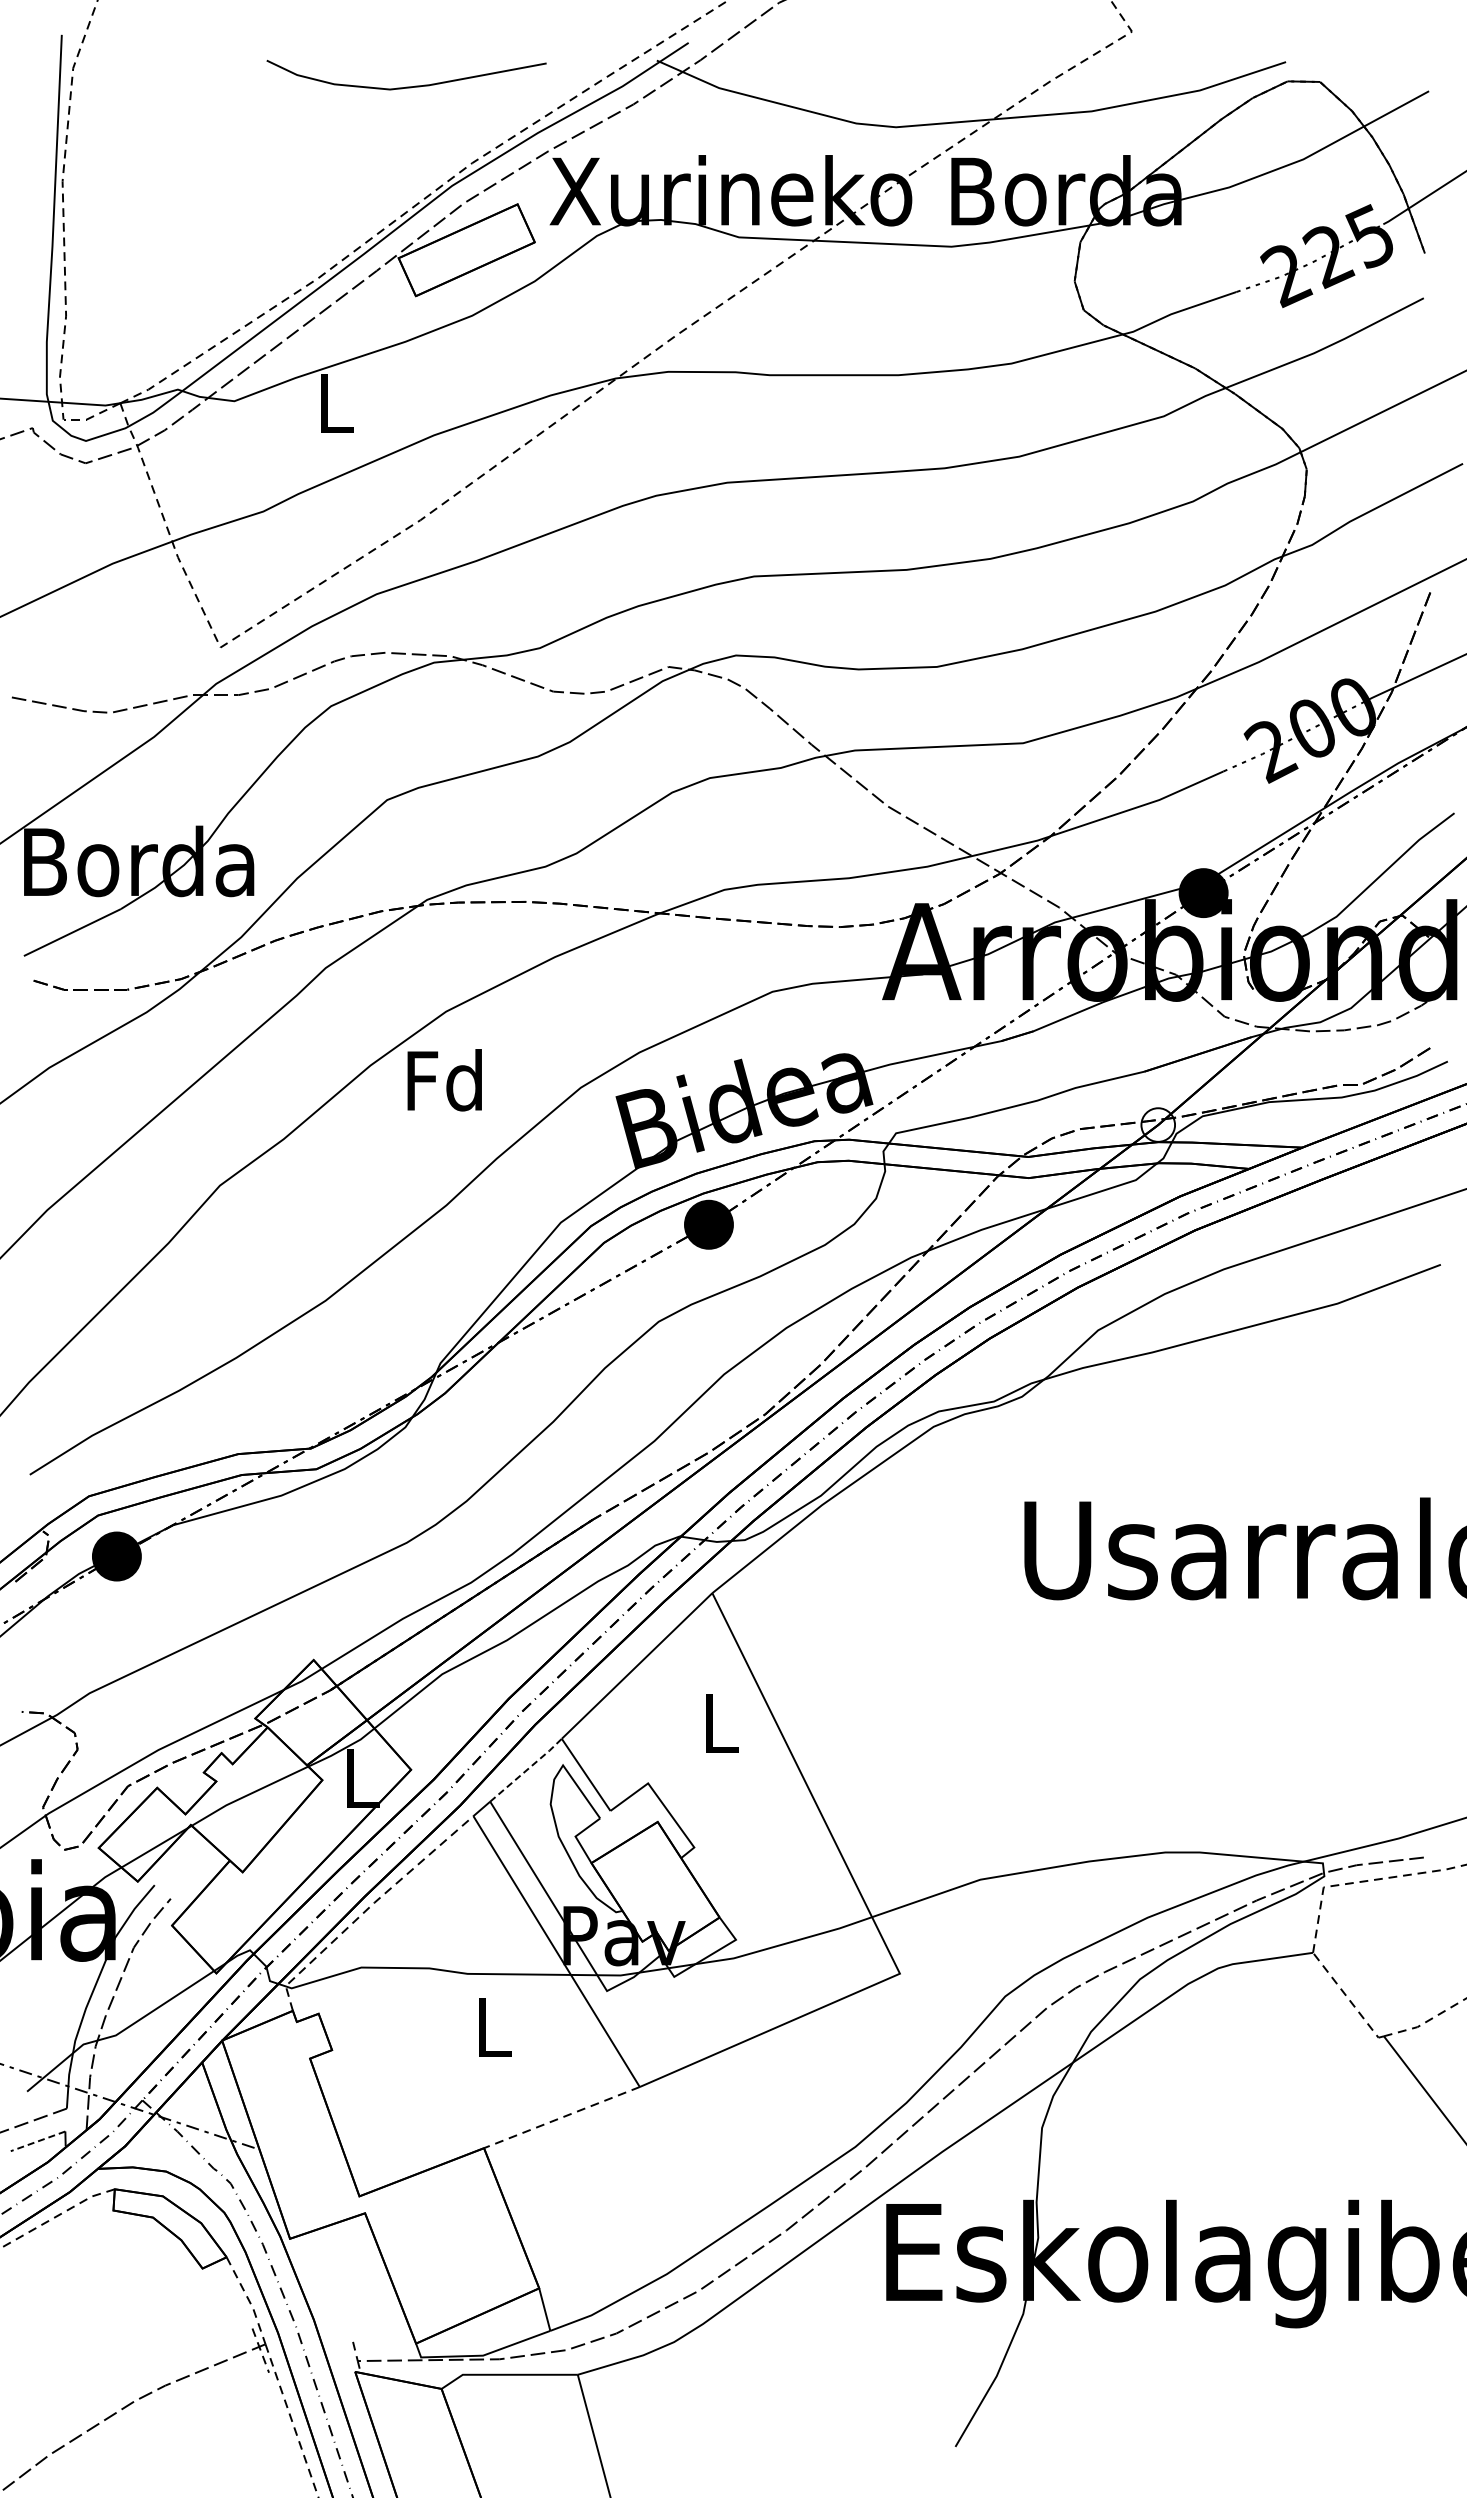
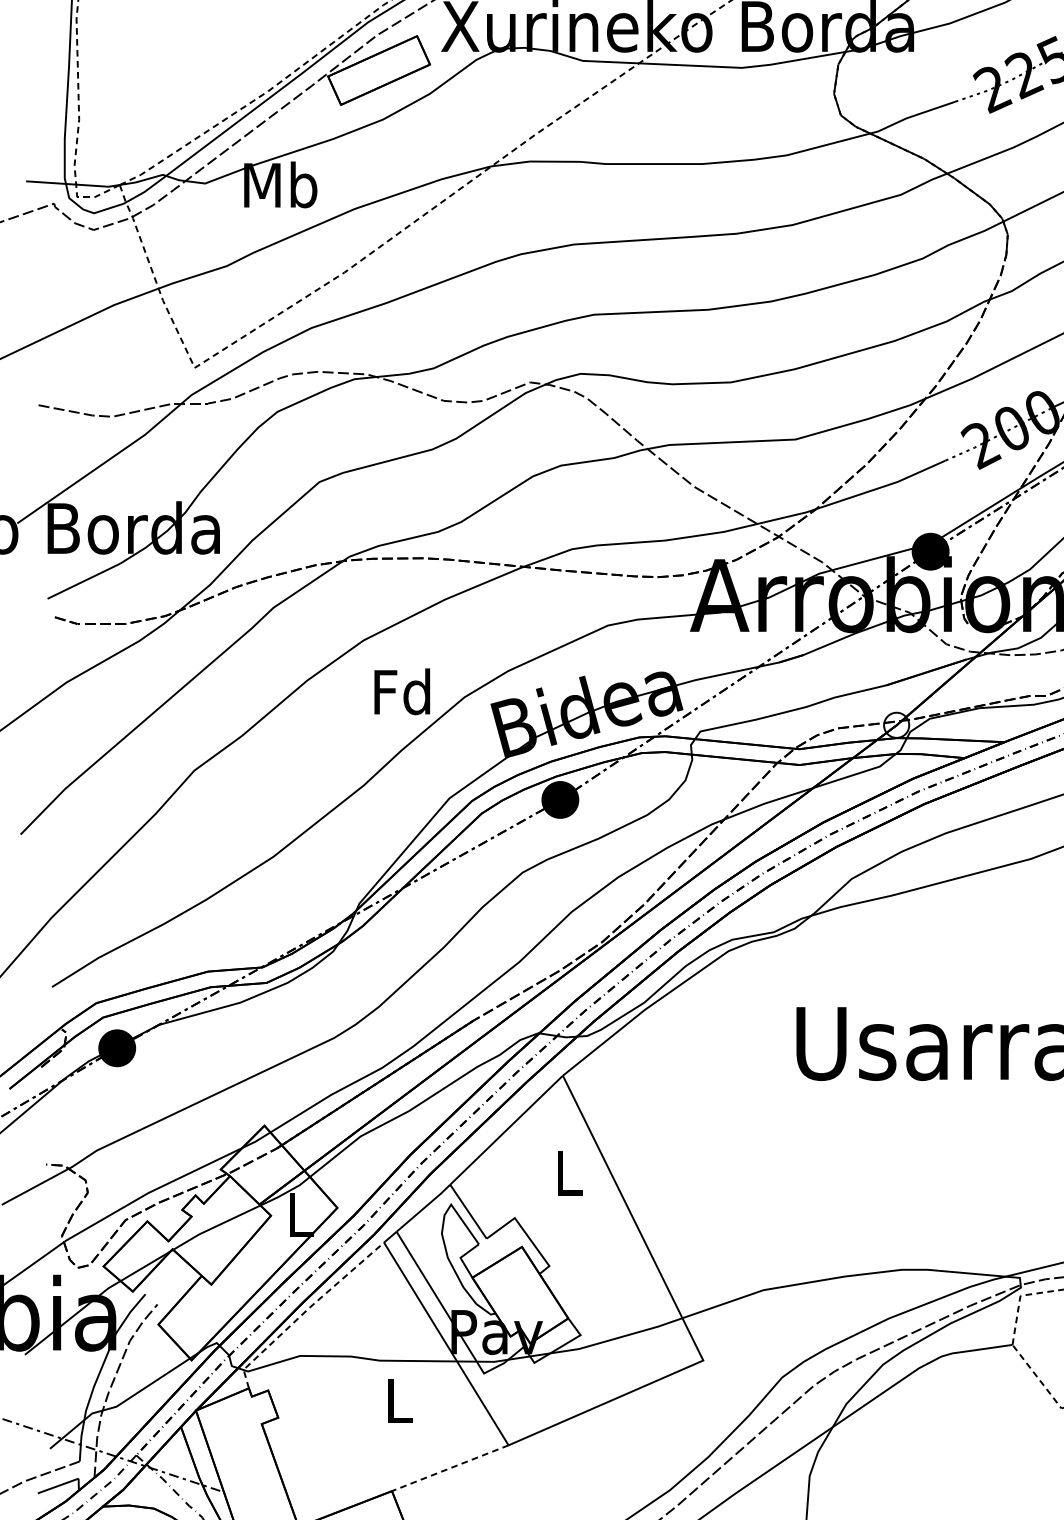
text: (335, 402) -> (280, 184), L -> Mb
text: (444, 1080) -> (402, 691), moved
line: (526, 1770) -> (423, 1208), dashed -> solid
line: (37, 2141) -> (57, 1486), dashed -> solid

